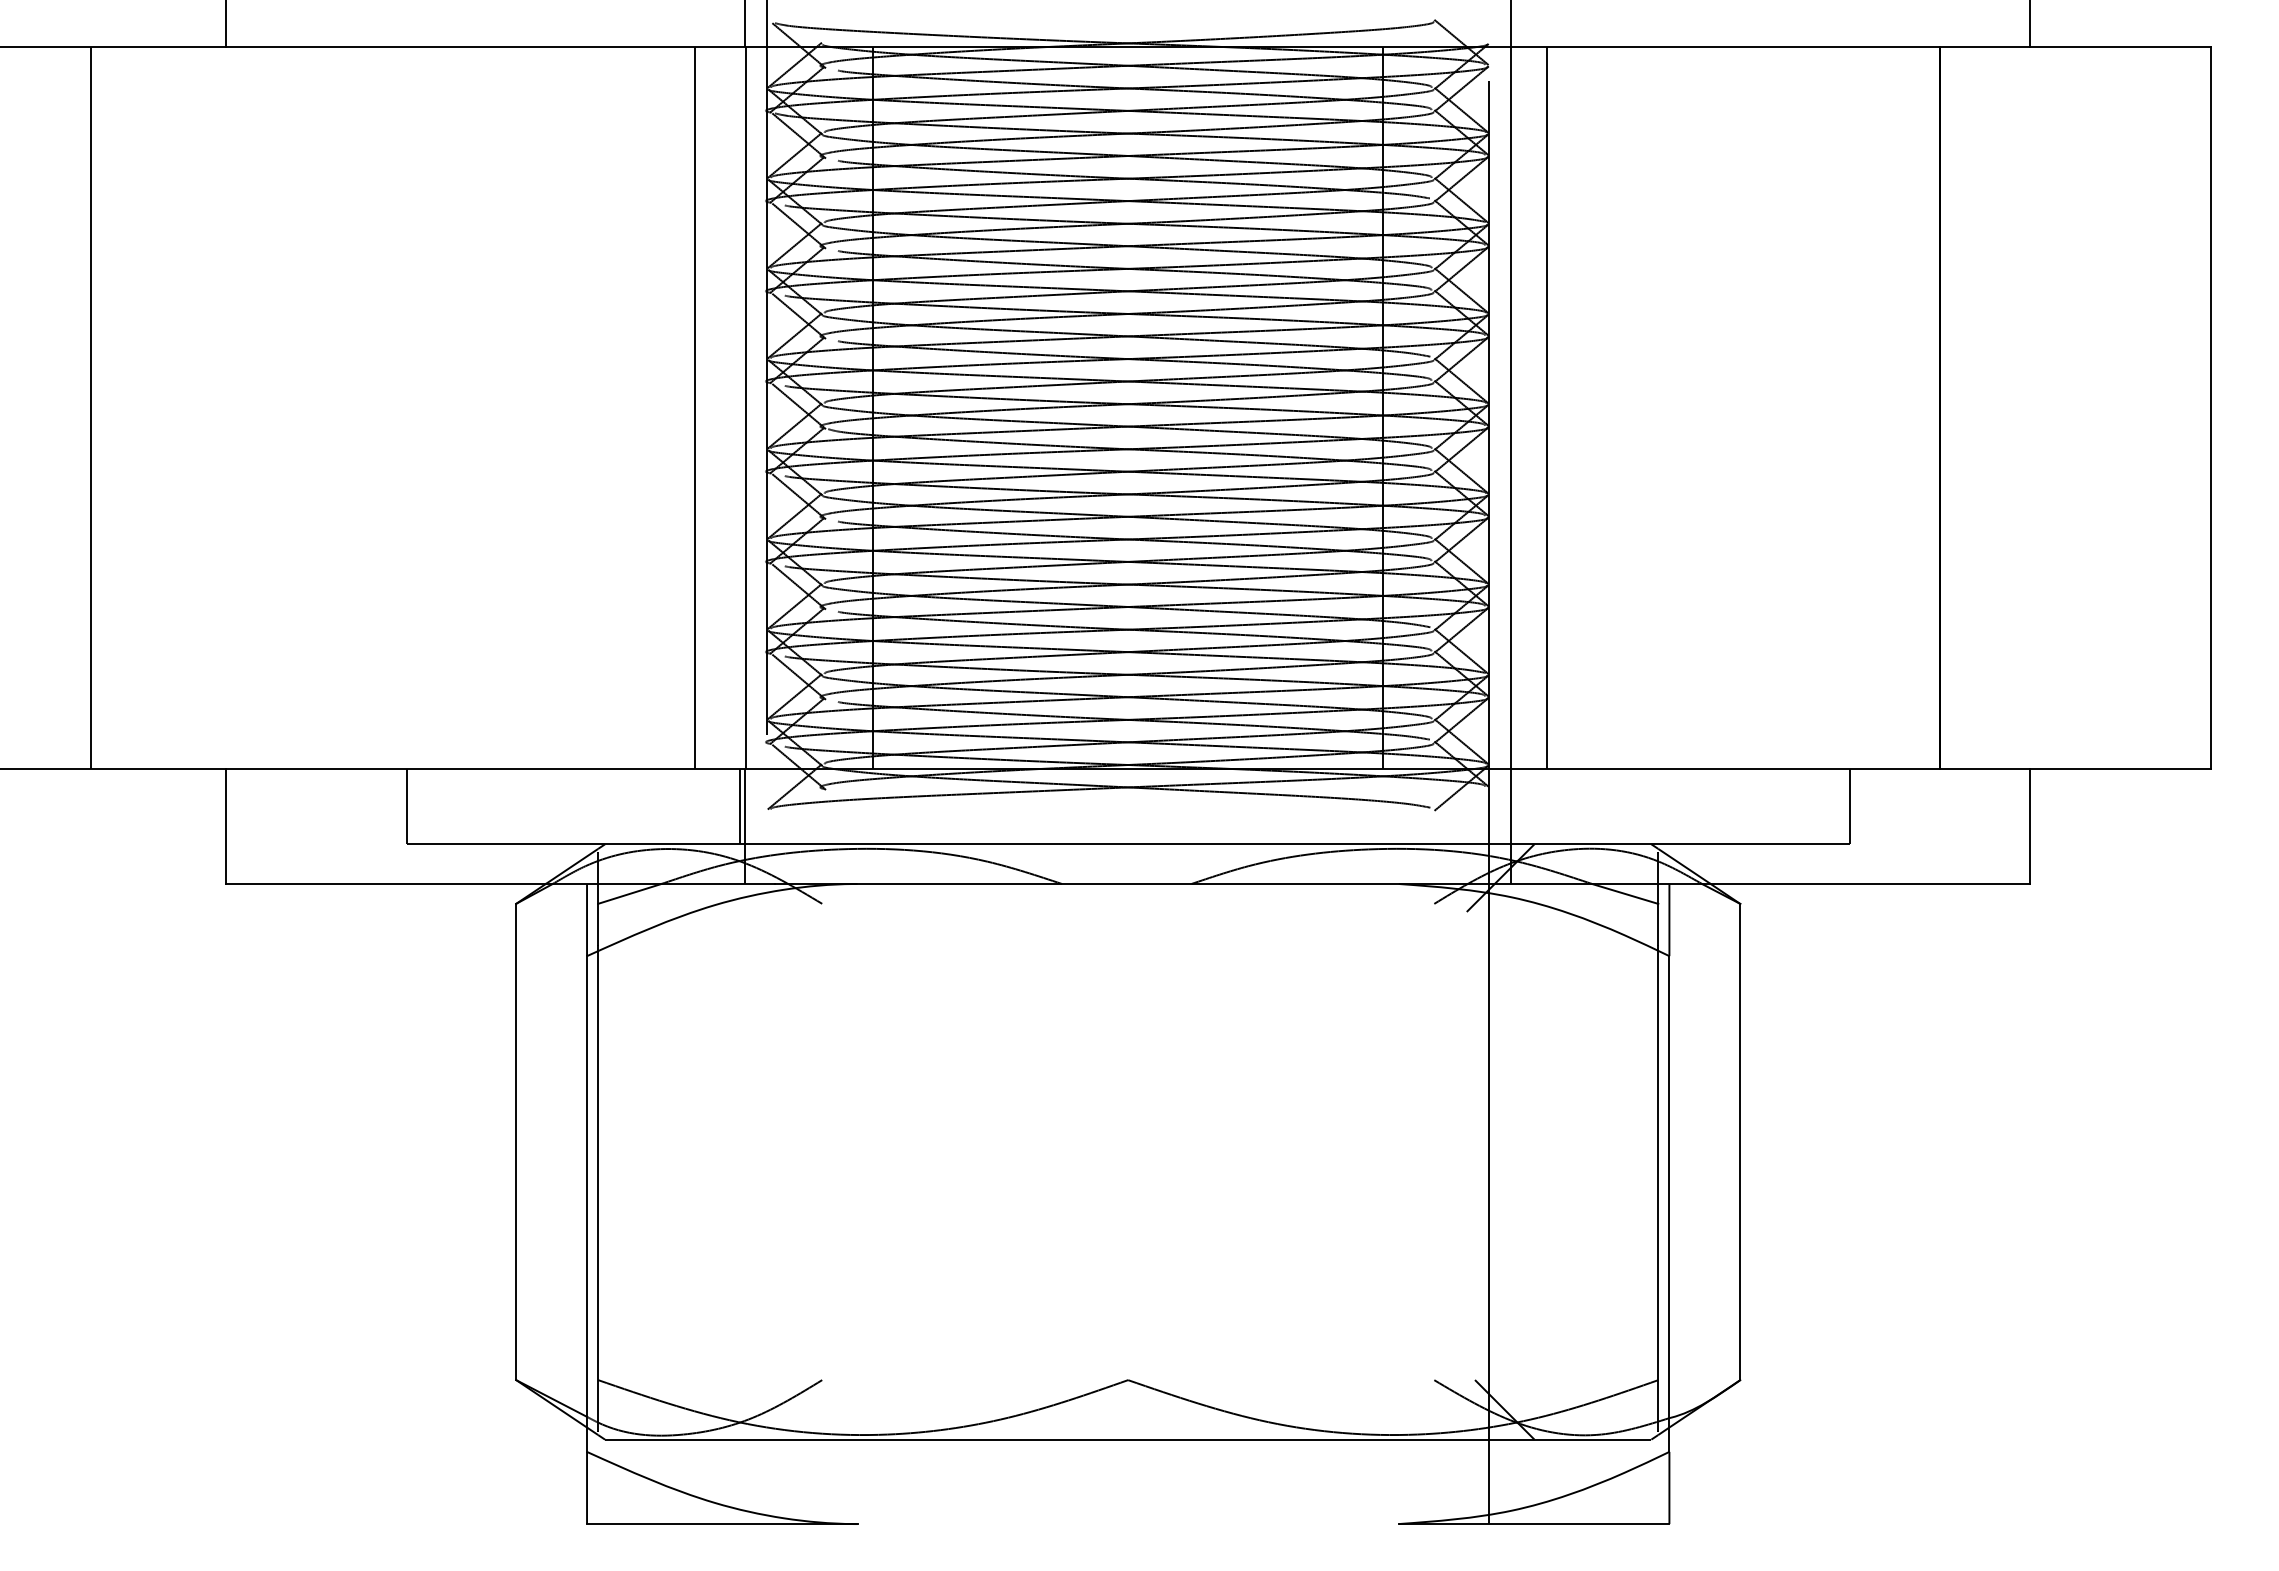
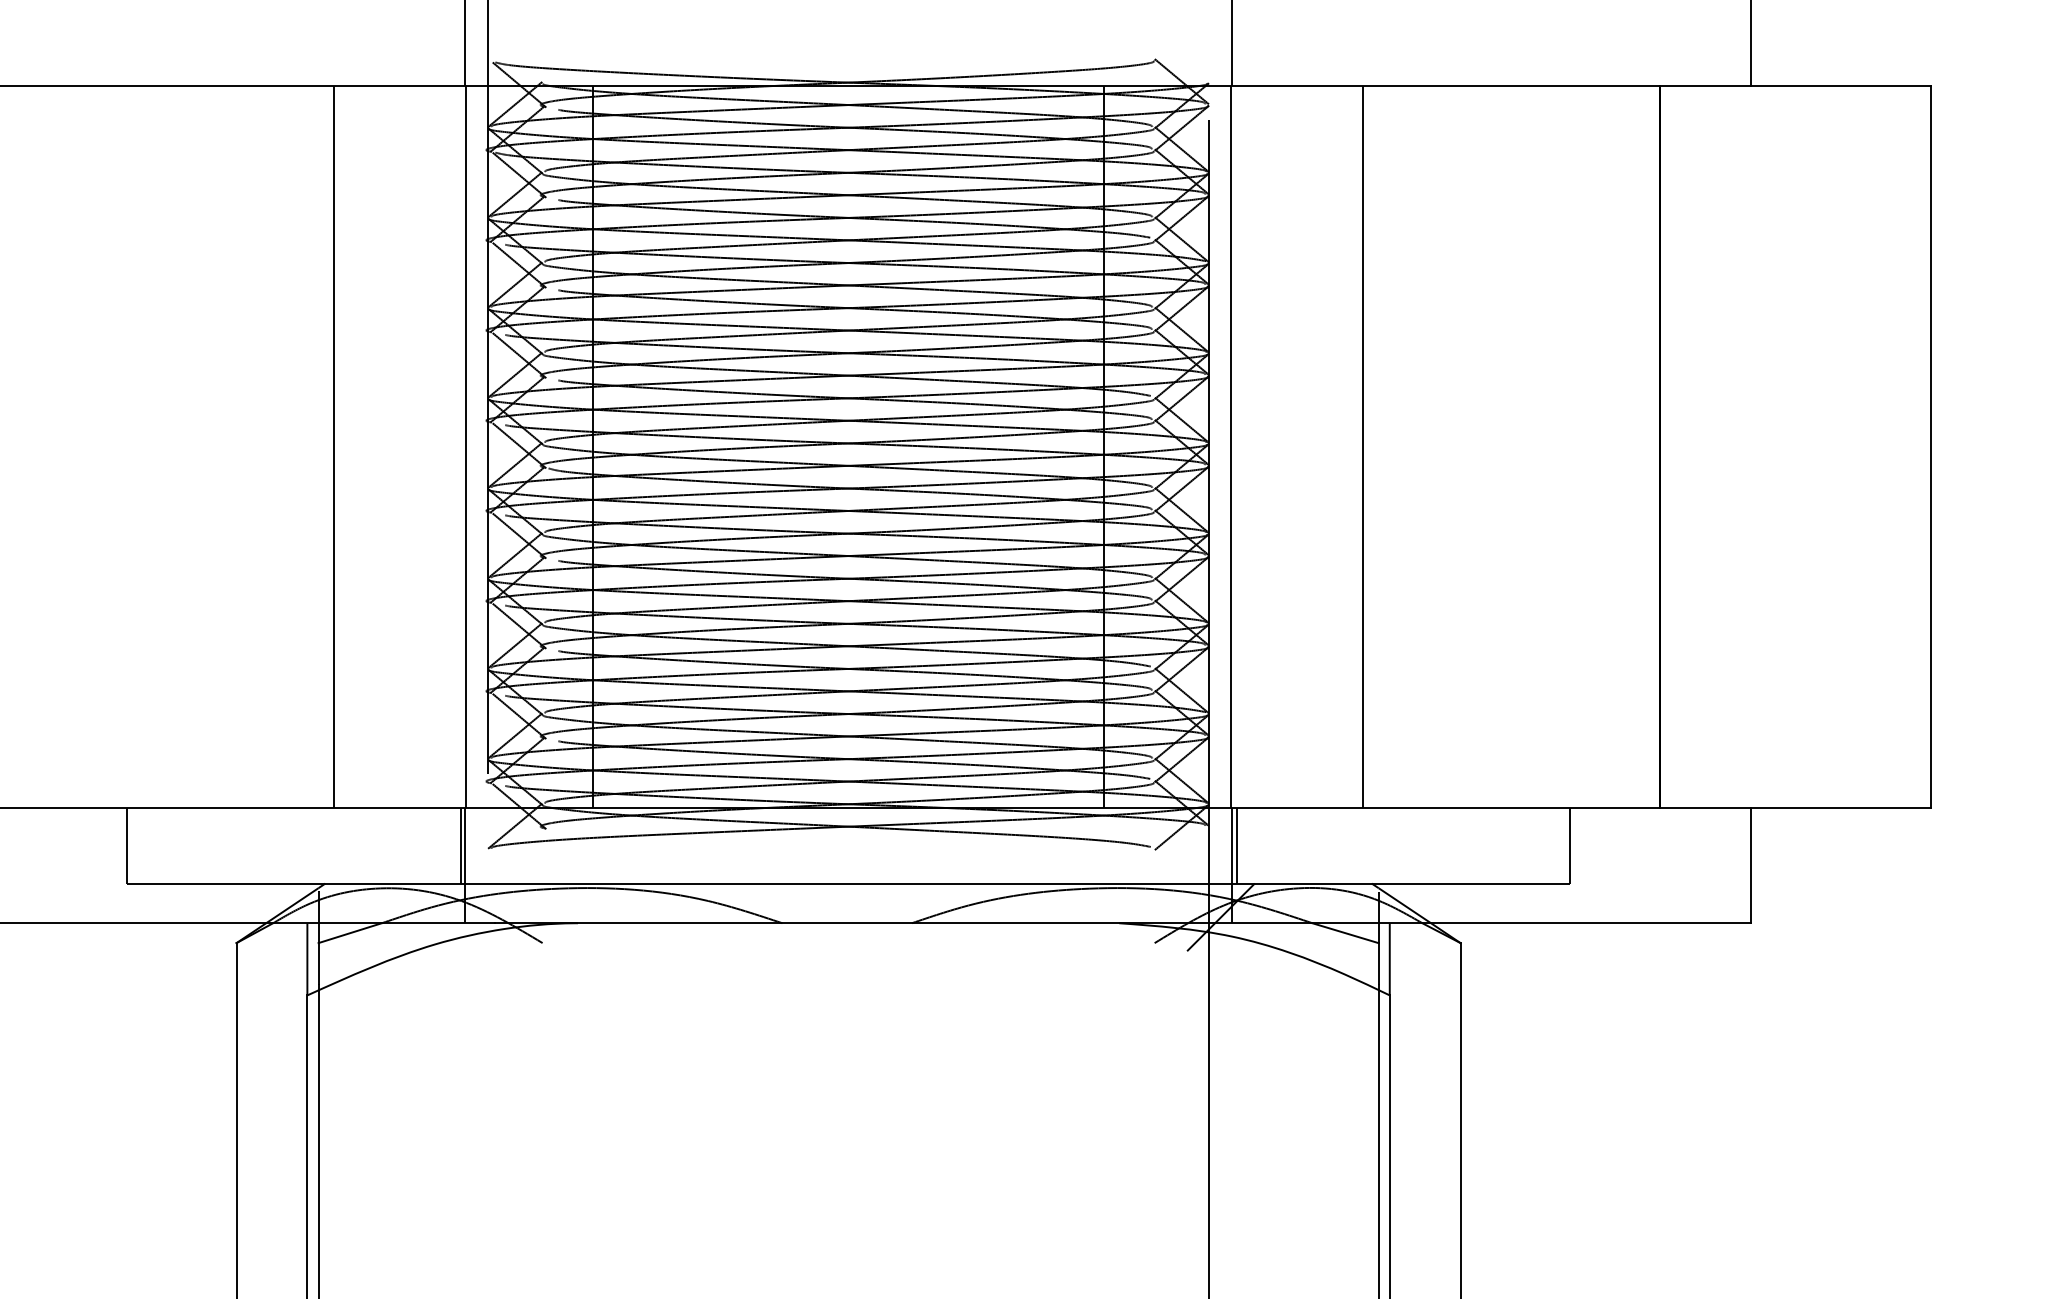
line: (695, 407) -> (333, 446), moved
line: (1547, 407) -> (1363, 446), moved
line: (1516, 806) -> (1236, 845), added

